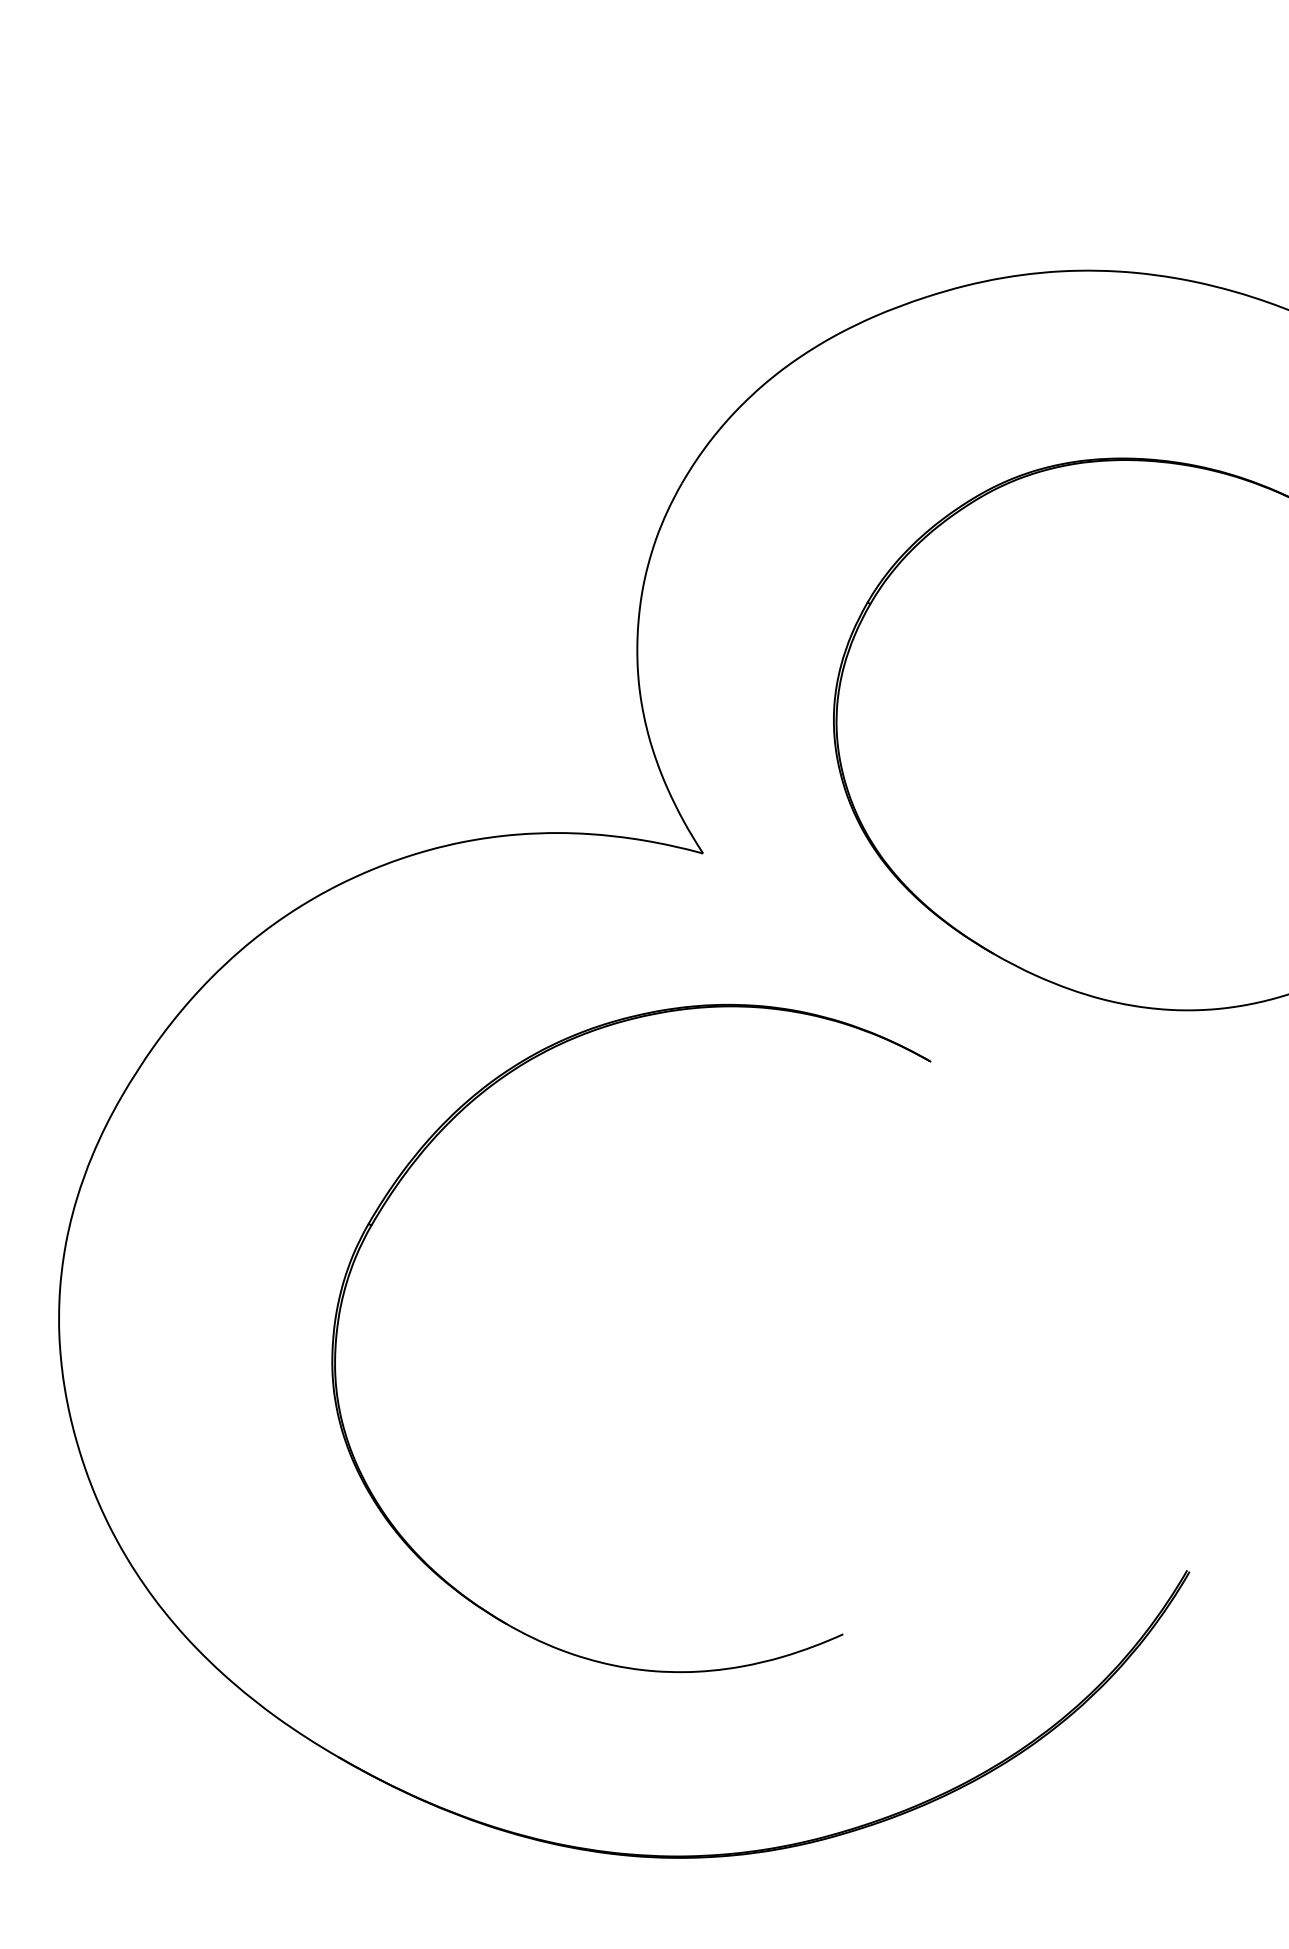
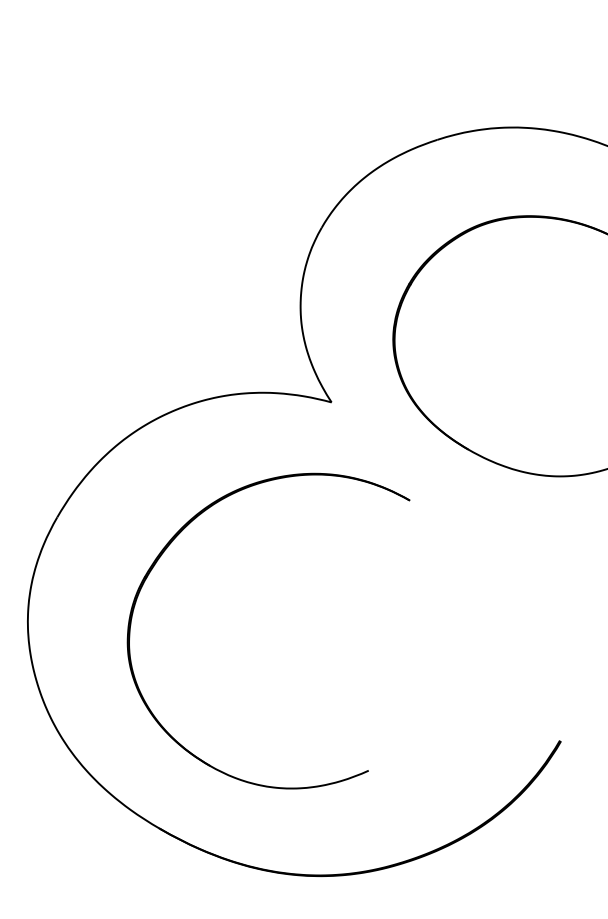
part: (410, 1171) -> (164, 552), moved

